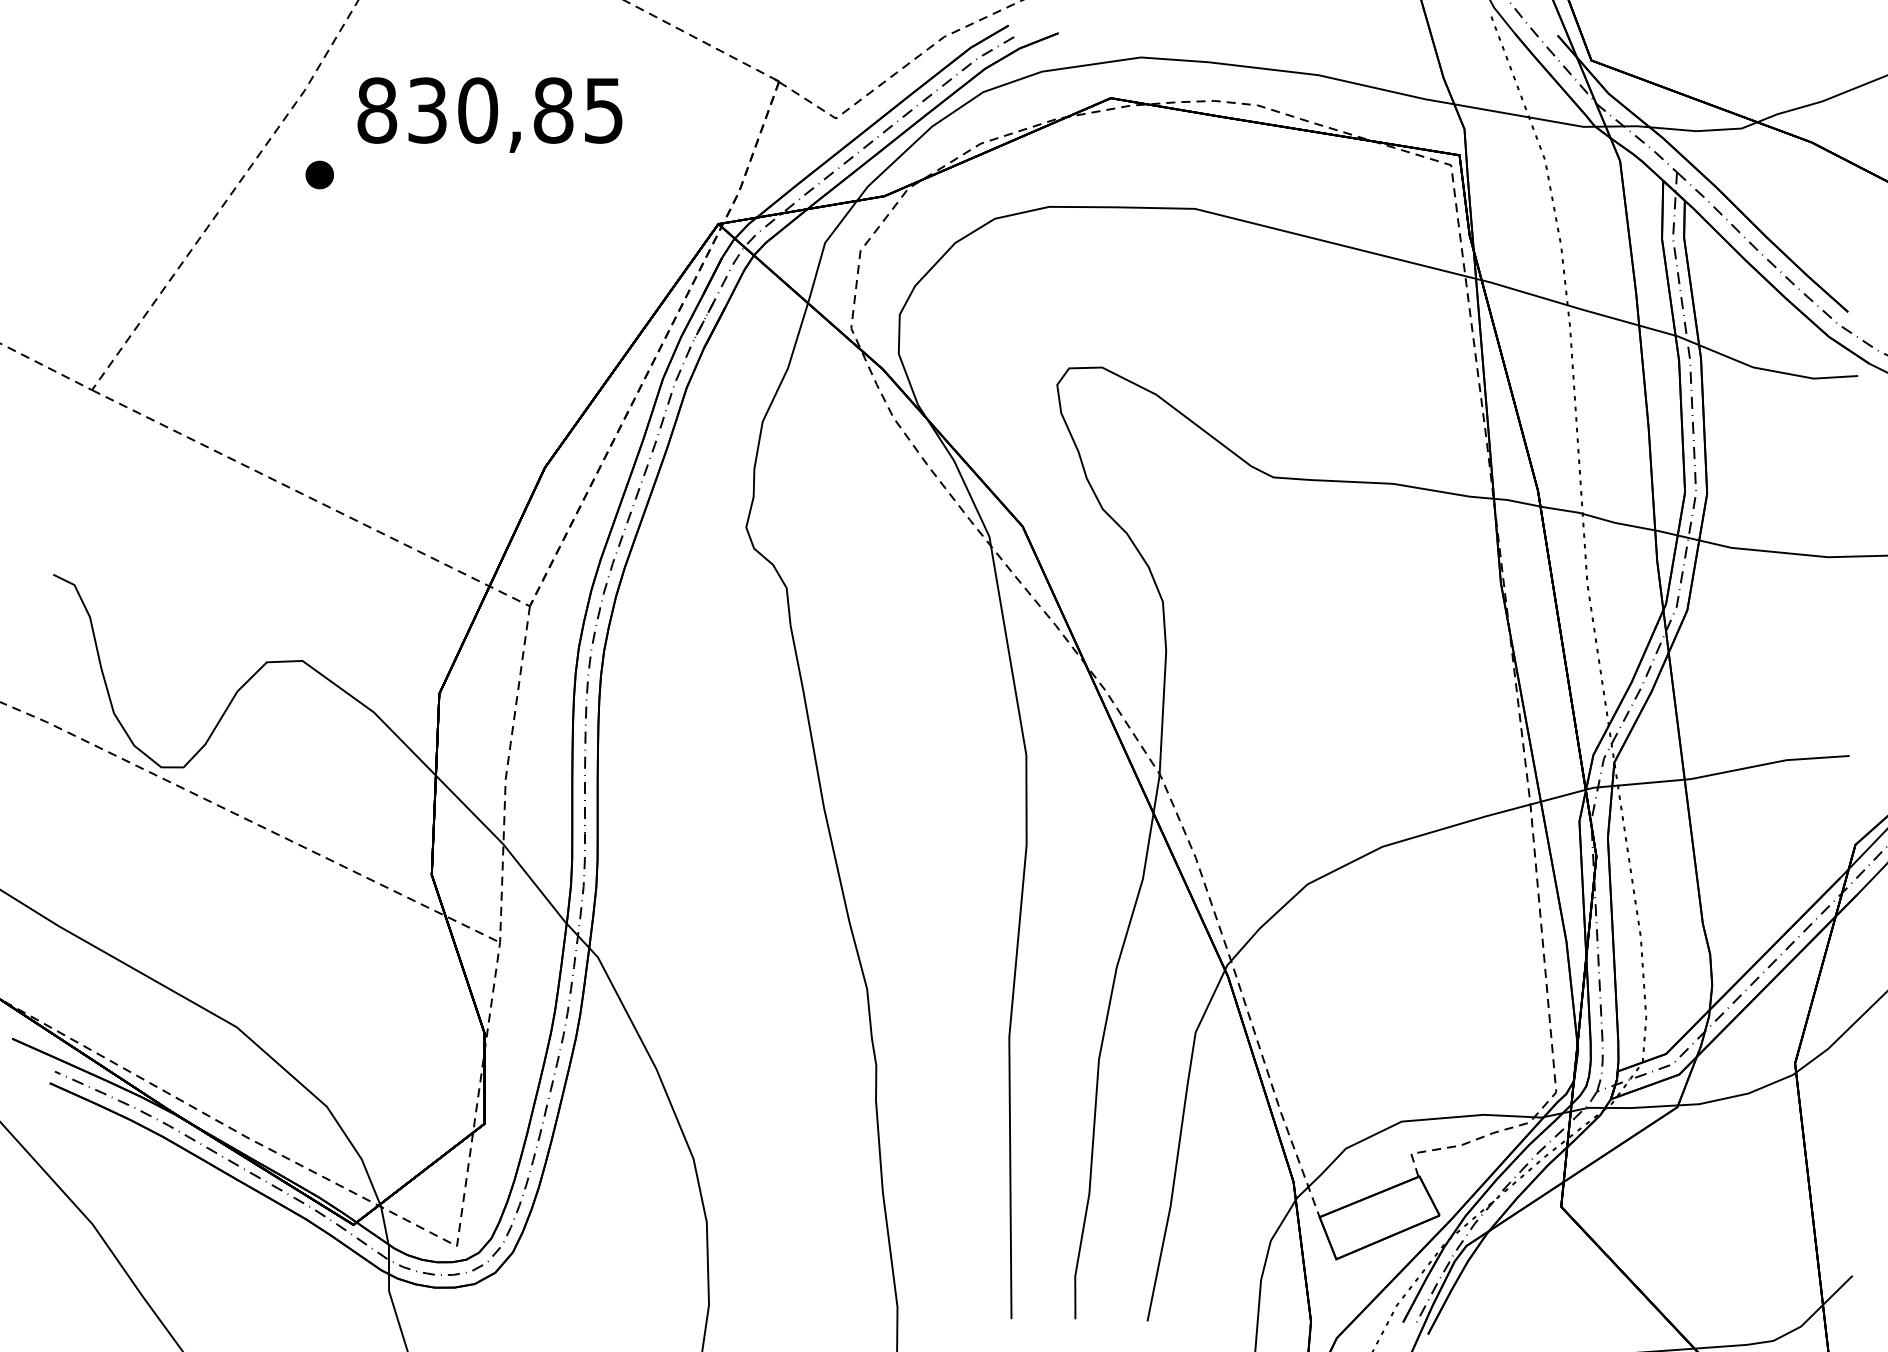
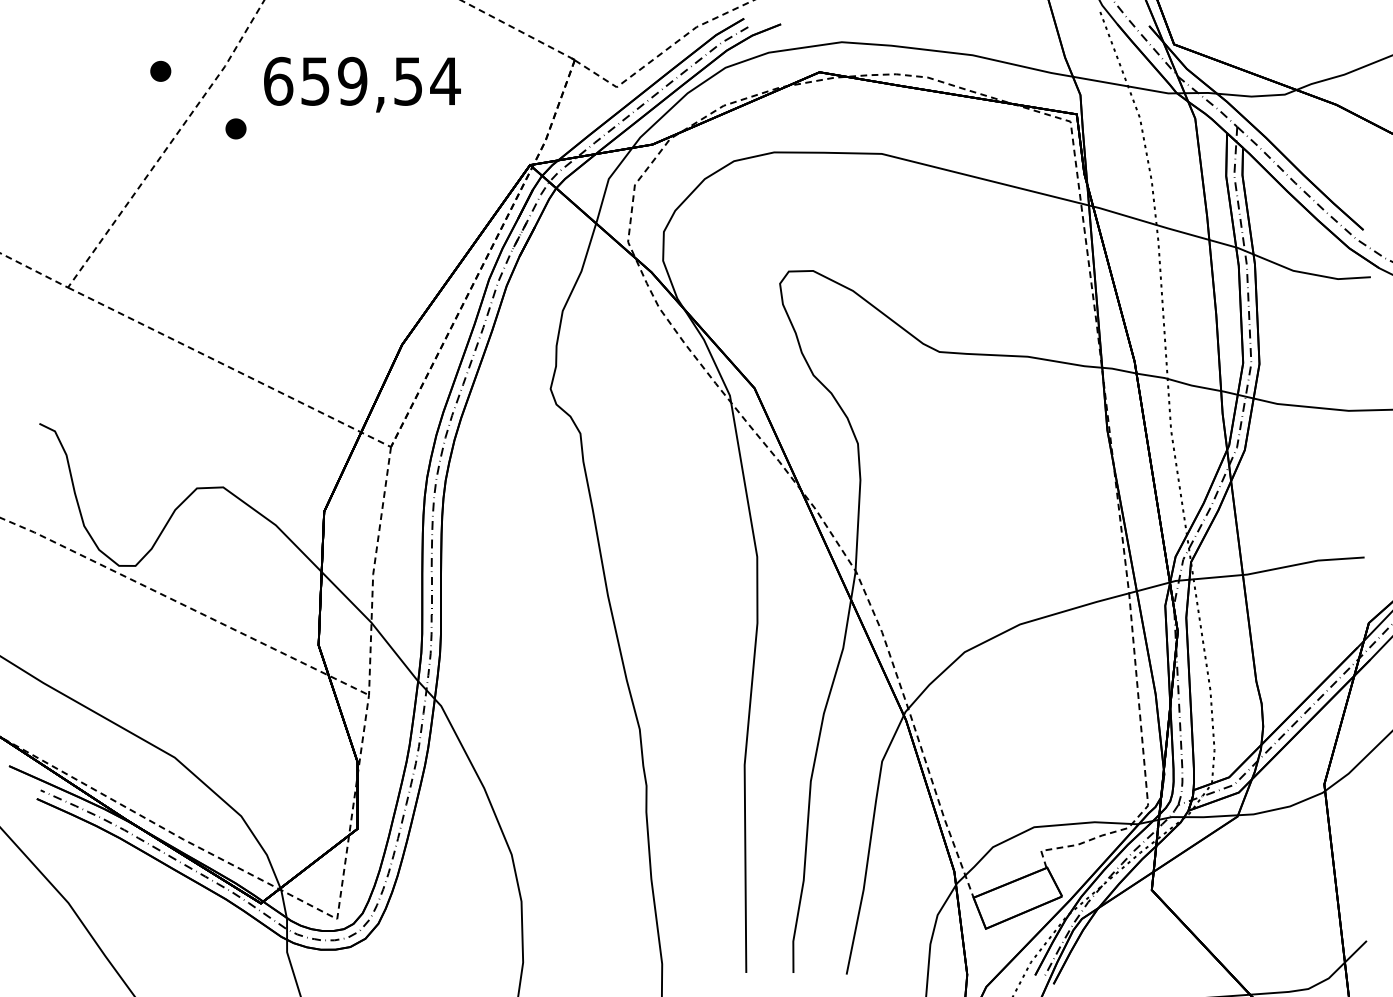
part: (217, 96) -> (160, 71), added
text: (490, 110) -> (361, 81), 830,85 -> 659,54

